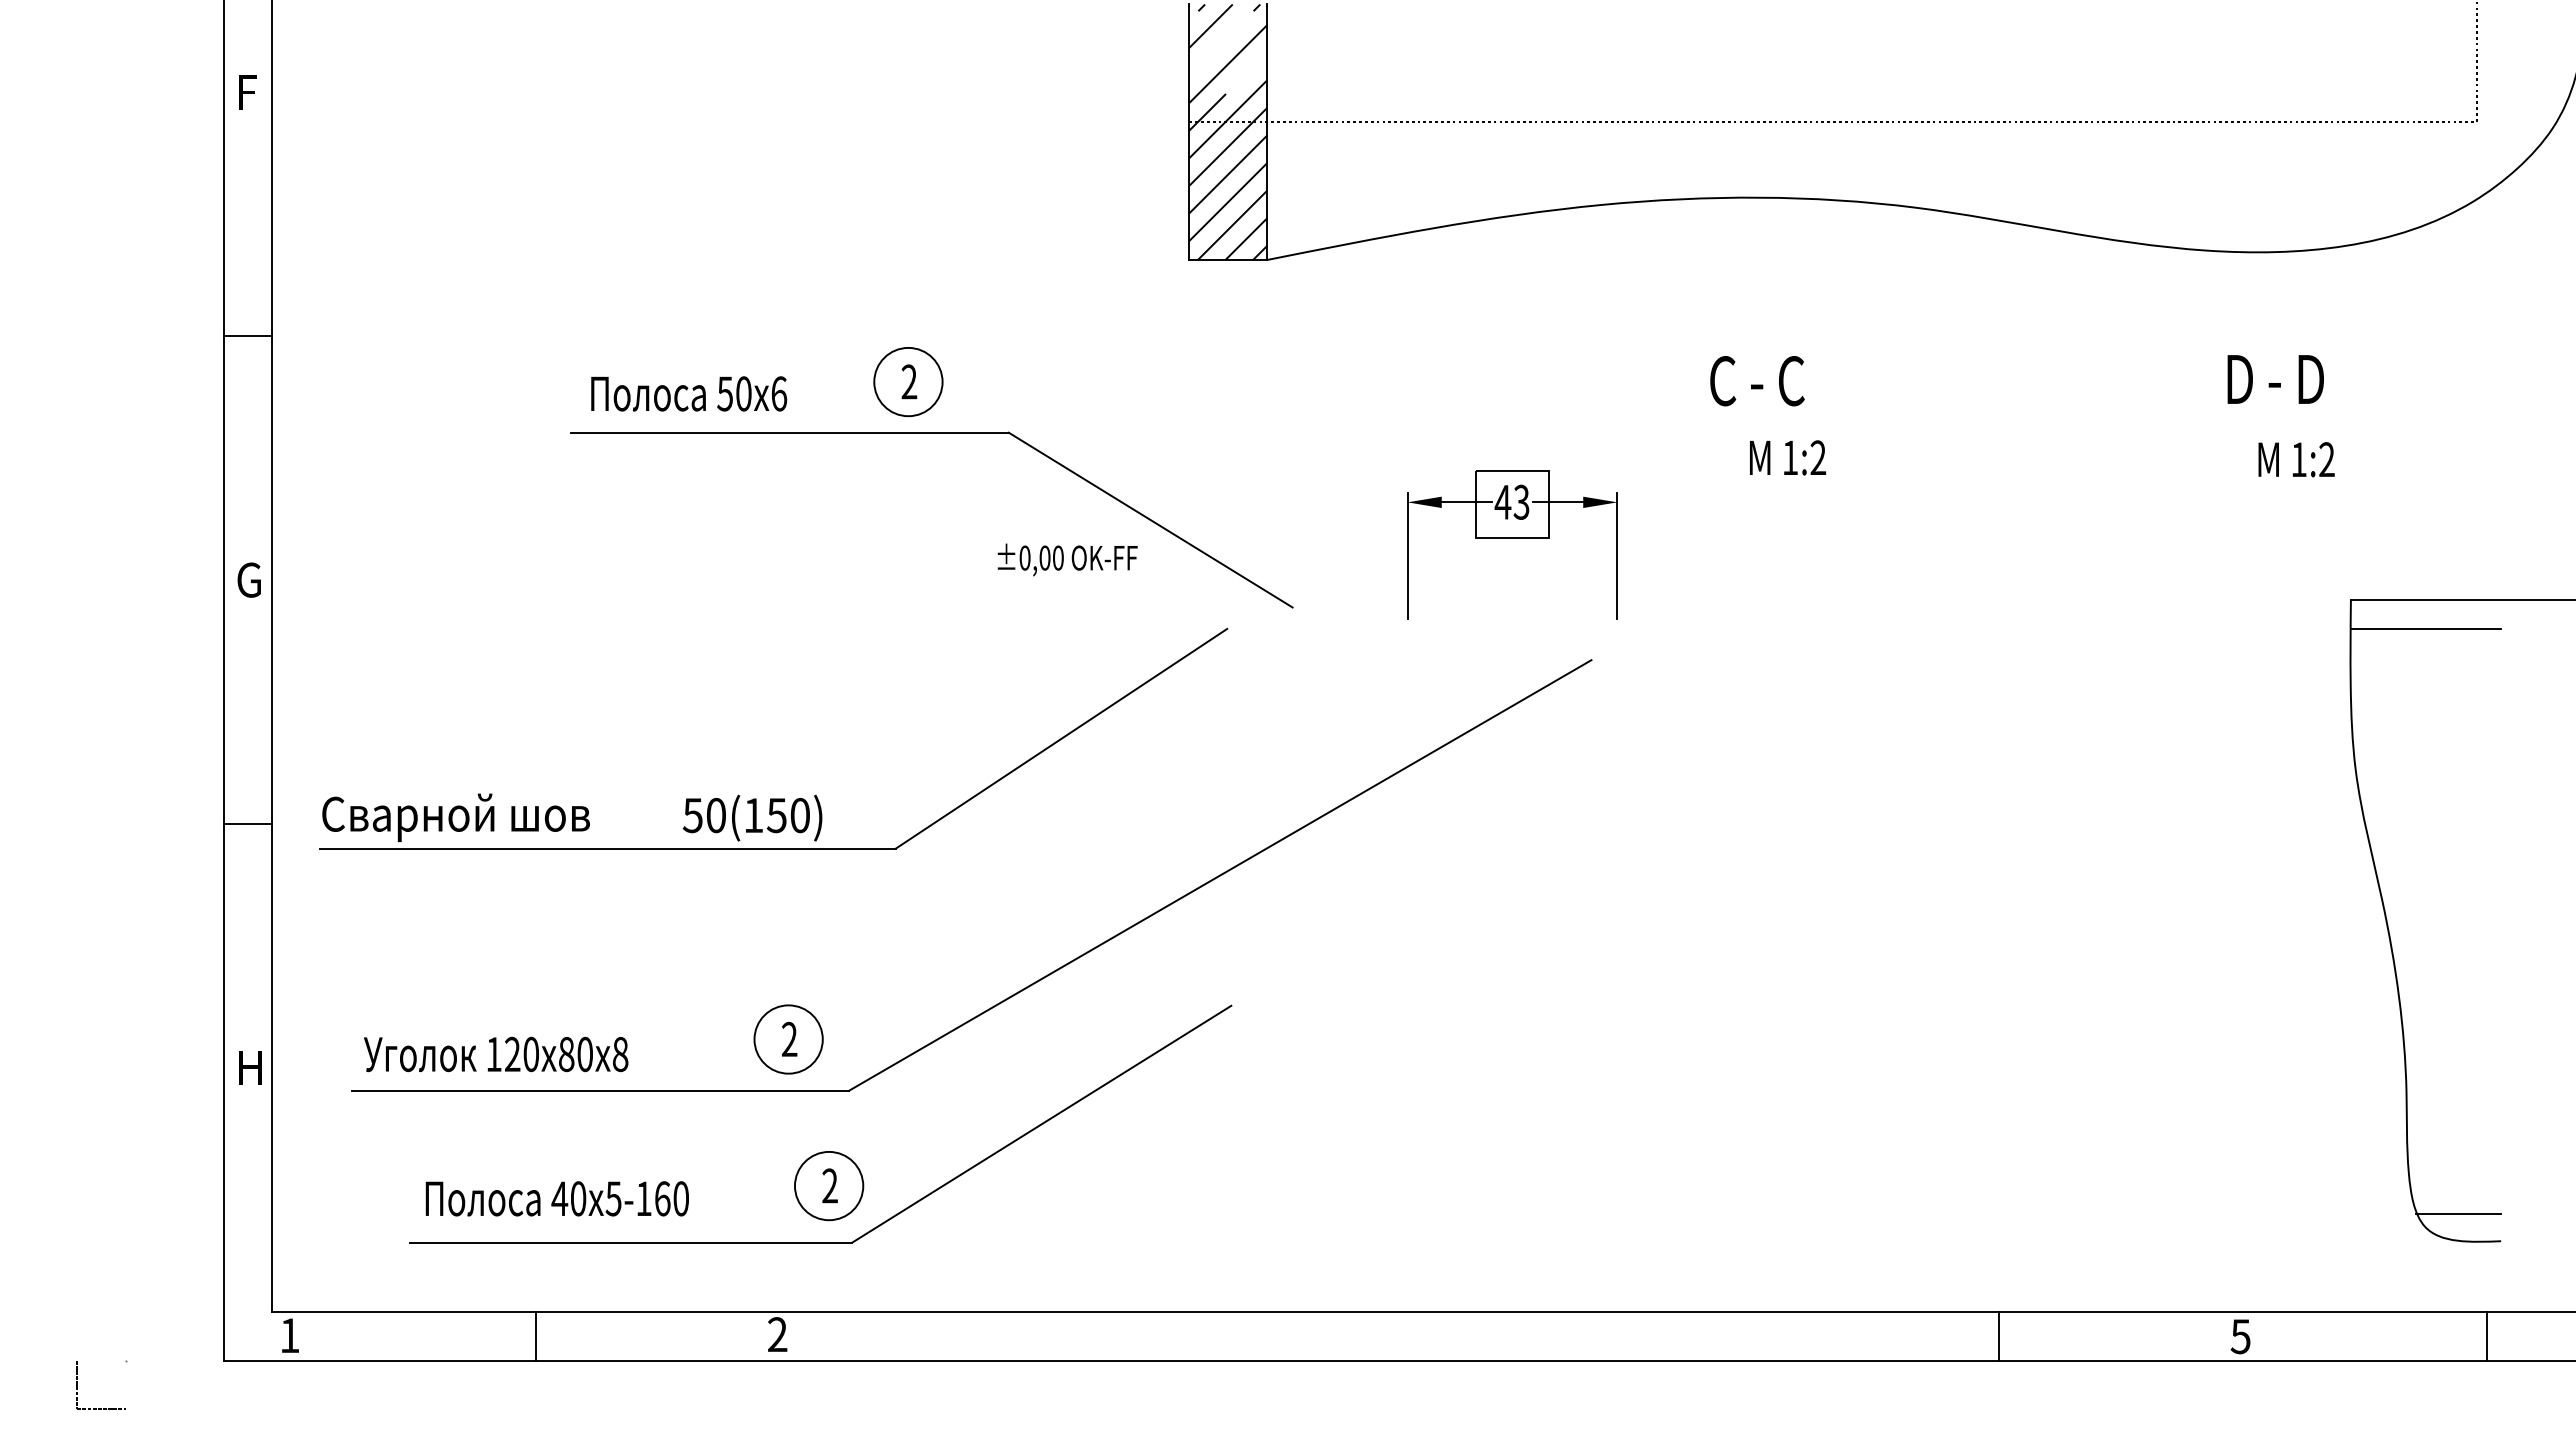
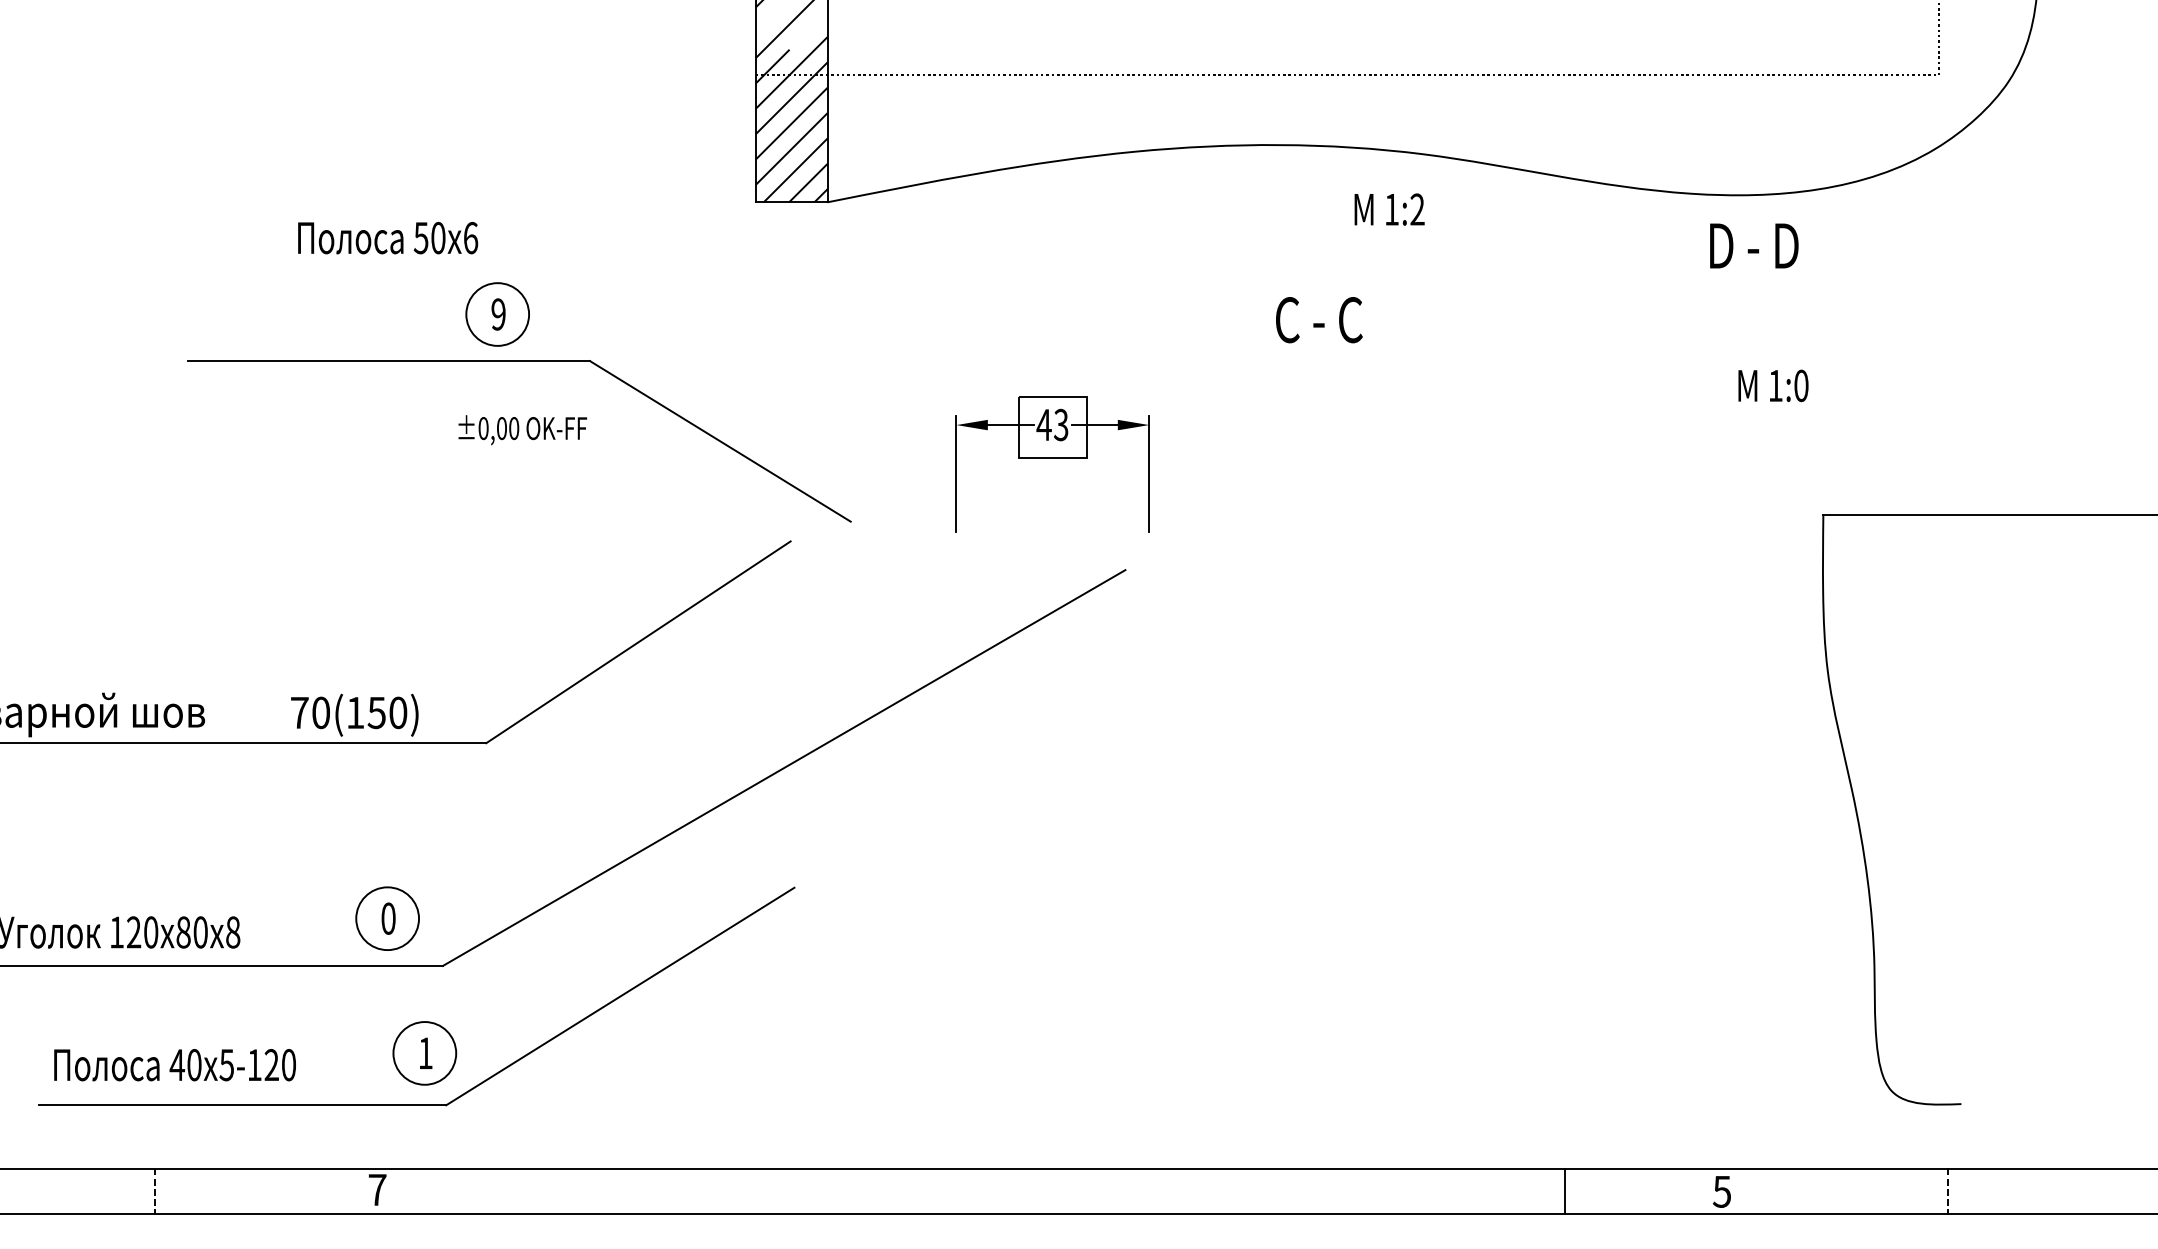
text: (2275, 379) -> (1754, 246), moved
text: (1757, 381) -> (1319, 320), moved
text: (909, 382) -> (498, 314), 2 -> 9
text: (689, 393) -> (388, 237), moved
text: (1788, 457) -> (1390, 209), moved
text: (2326, 459) -> (1800, 385), 1:2 -> 1:0
text: (1067, 559) -> (522, 429), moved
line: (2425, 628) -> (1891, 540), removed
text: (692, 815) -> (299, 712), 50(150) -> 70(150)
text: (789, 1039) -> (388, 918), 2 -> 0
text: (829, 1185) -> (425, 1052), 2 -> 1
text: (662, 1198) -> (271, 1064), 40x5-160 -> 40x5-120
line: (2458, 1214) -> (1922, 1079), removed
text: (777, 1334) -> (377, 1189), 2 -> 7
line: (1998, 1335) -> (1564, 1190), moved
line: (535, 1336) -> (154, 1191), solid -> dashed
line: (2486, 1336) -> (1947, 1191), solid -> dashed

